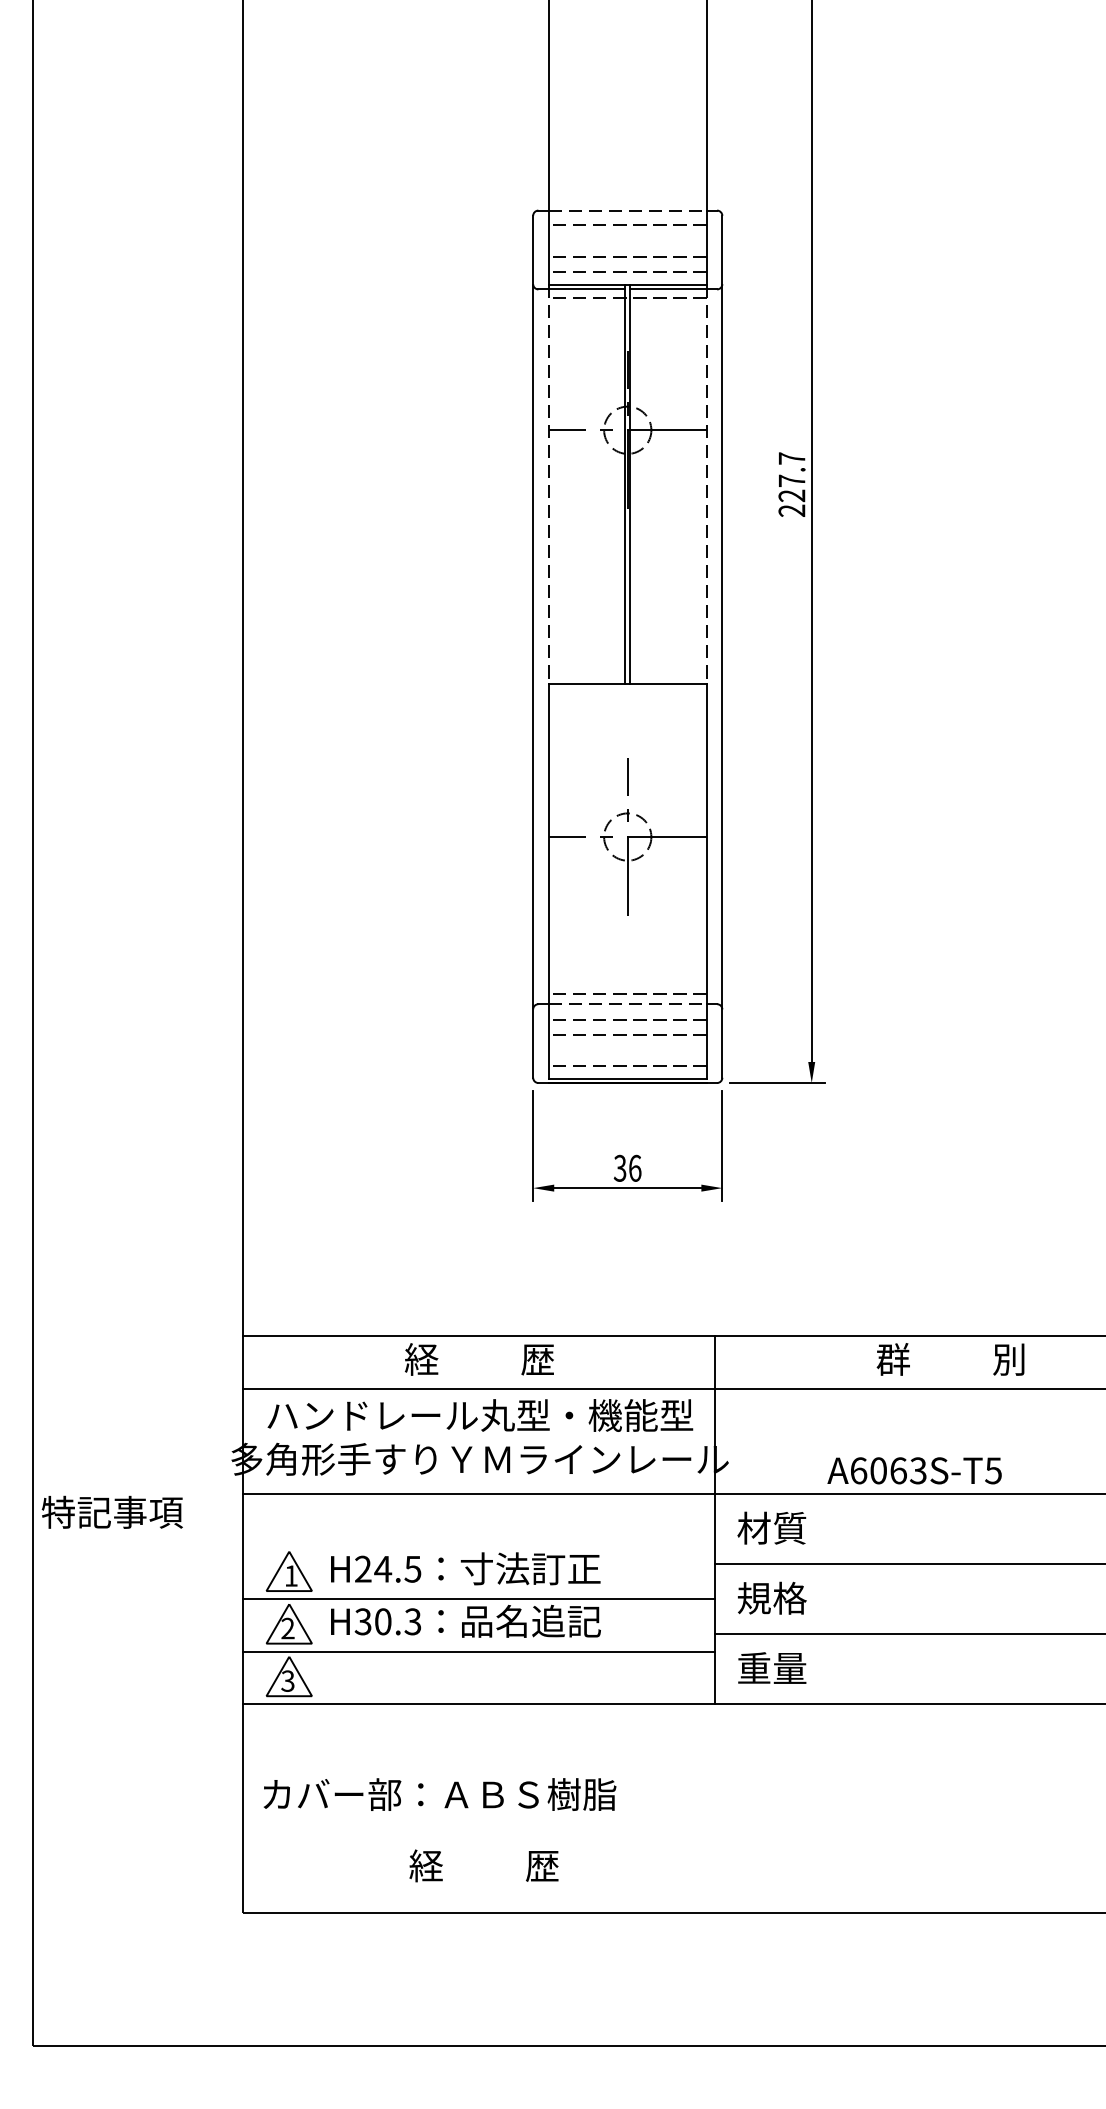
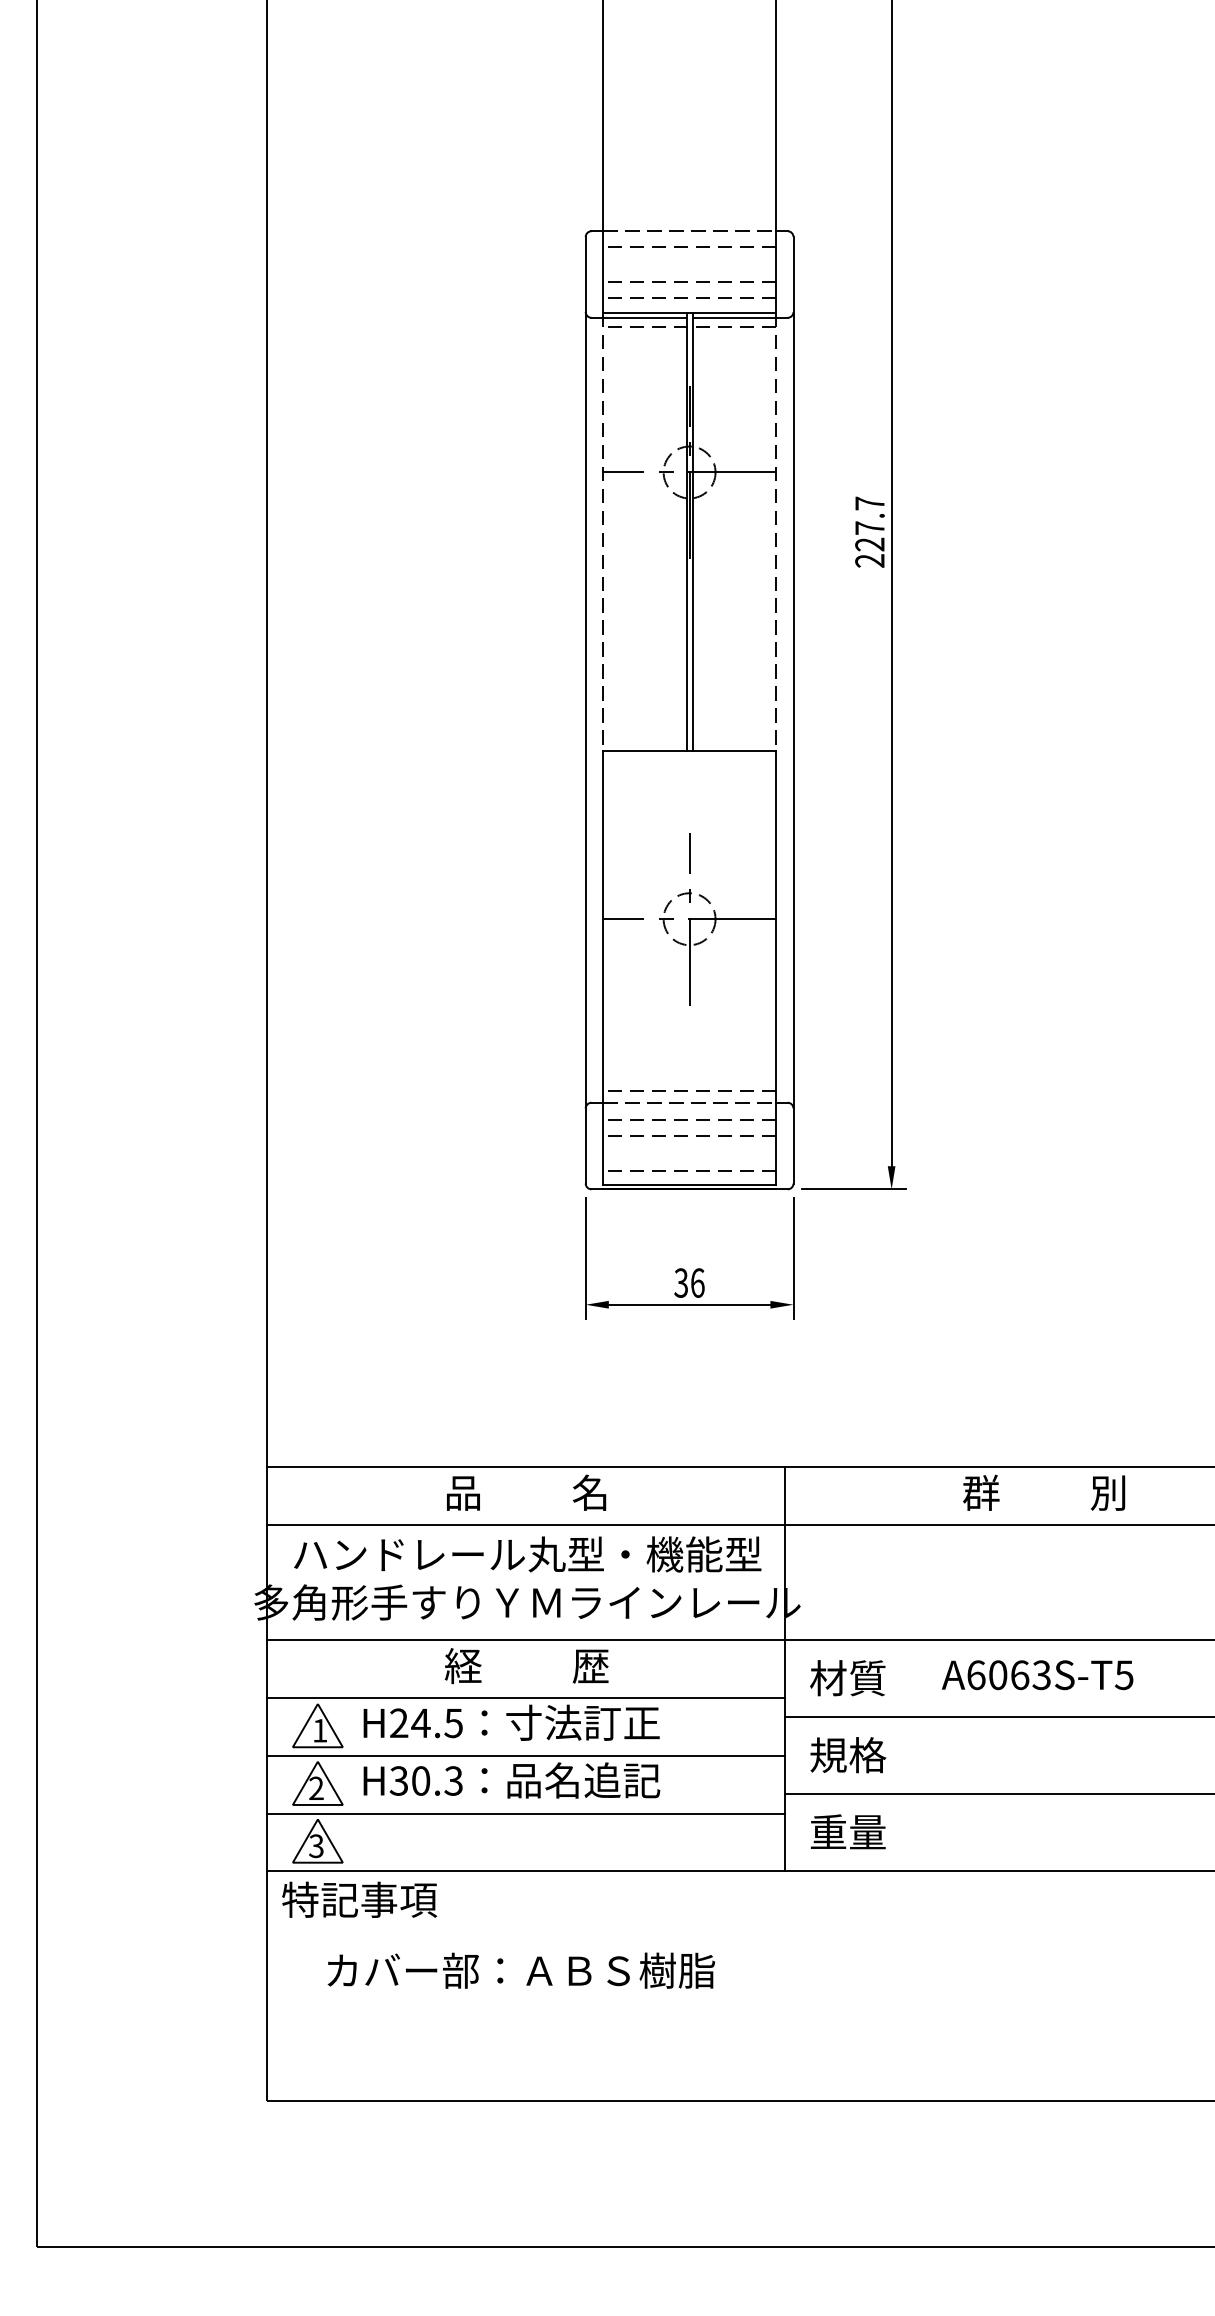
text: (479, 1359) -> (526, 1492), 経          歴 -> 品          名
text: (914, 1471) -> (1037, 1675), moved
text: (112, 1512) -> (359, 1899), moved
line: (479, 1546) -> (526, 1698), added
text: (439, 1794) -> (520, 1970), moved
text: (483, 1866) -> (526, 1666), moved

